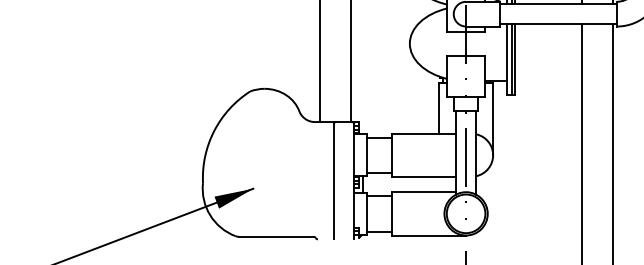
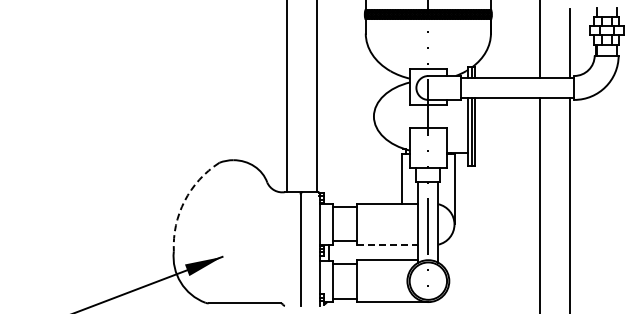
arc: (214, 131) -> (184, 201), solid -> dashed
line: (423, 177) -> (387, 245), solid -> dashed

